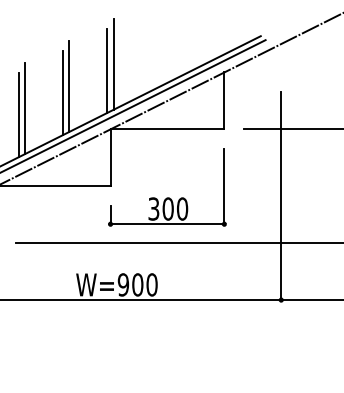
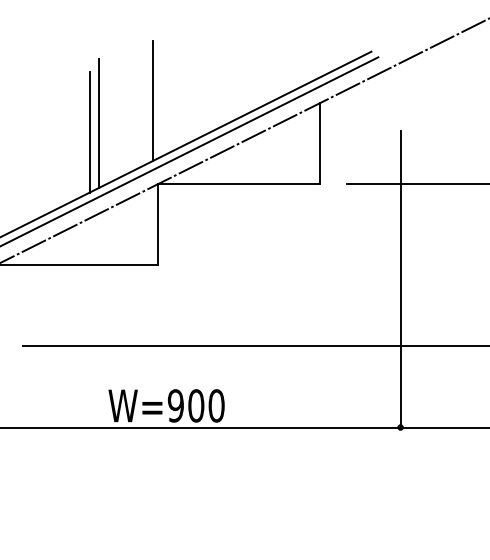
line: (113, 64) -> (161, 92), removed
line: (25, 108) -> (36, 154), removed
line: (18, 115) -> (26, 164), removed
part: (167, 197) -> (238, 281), removed

